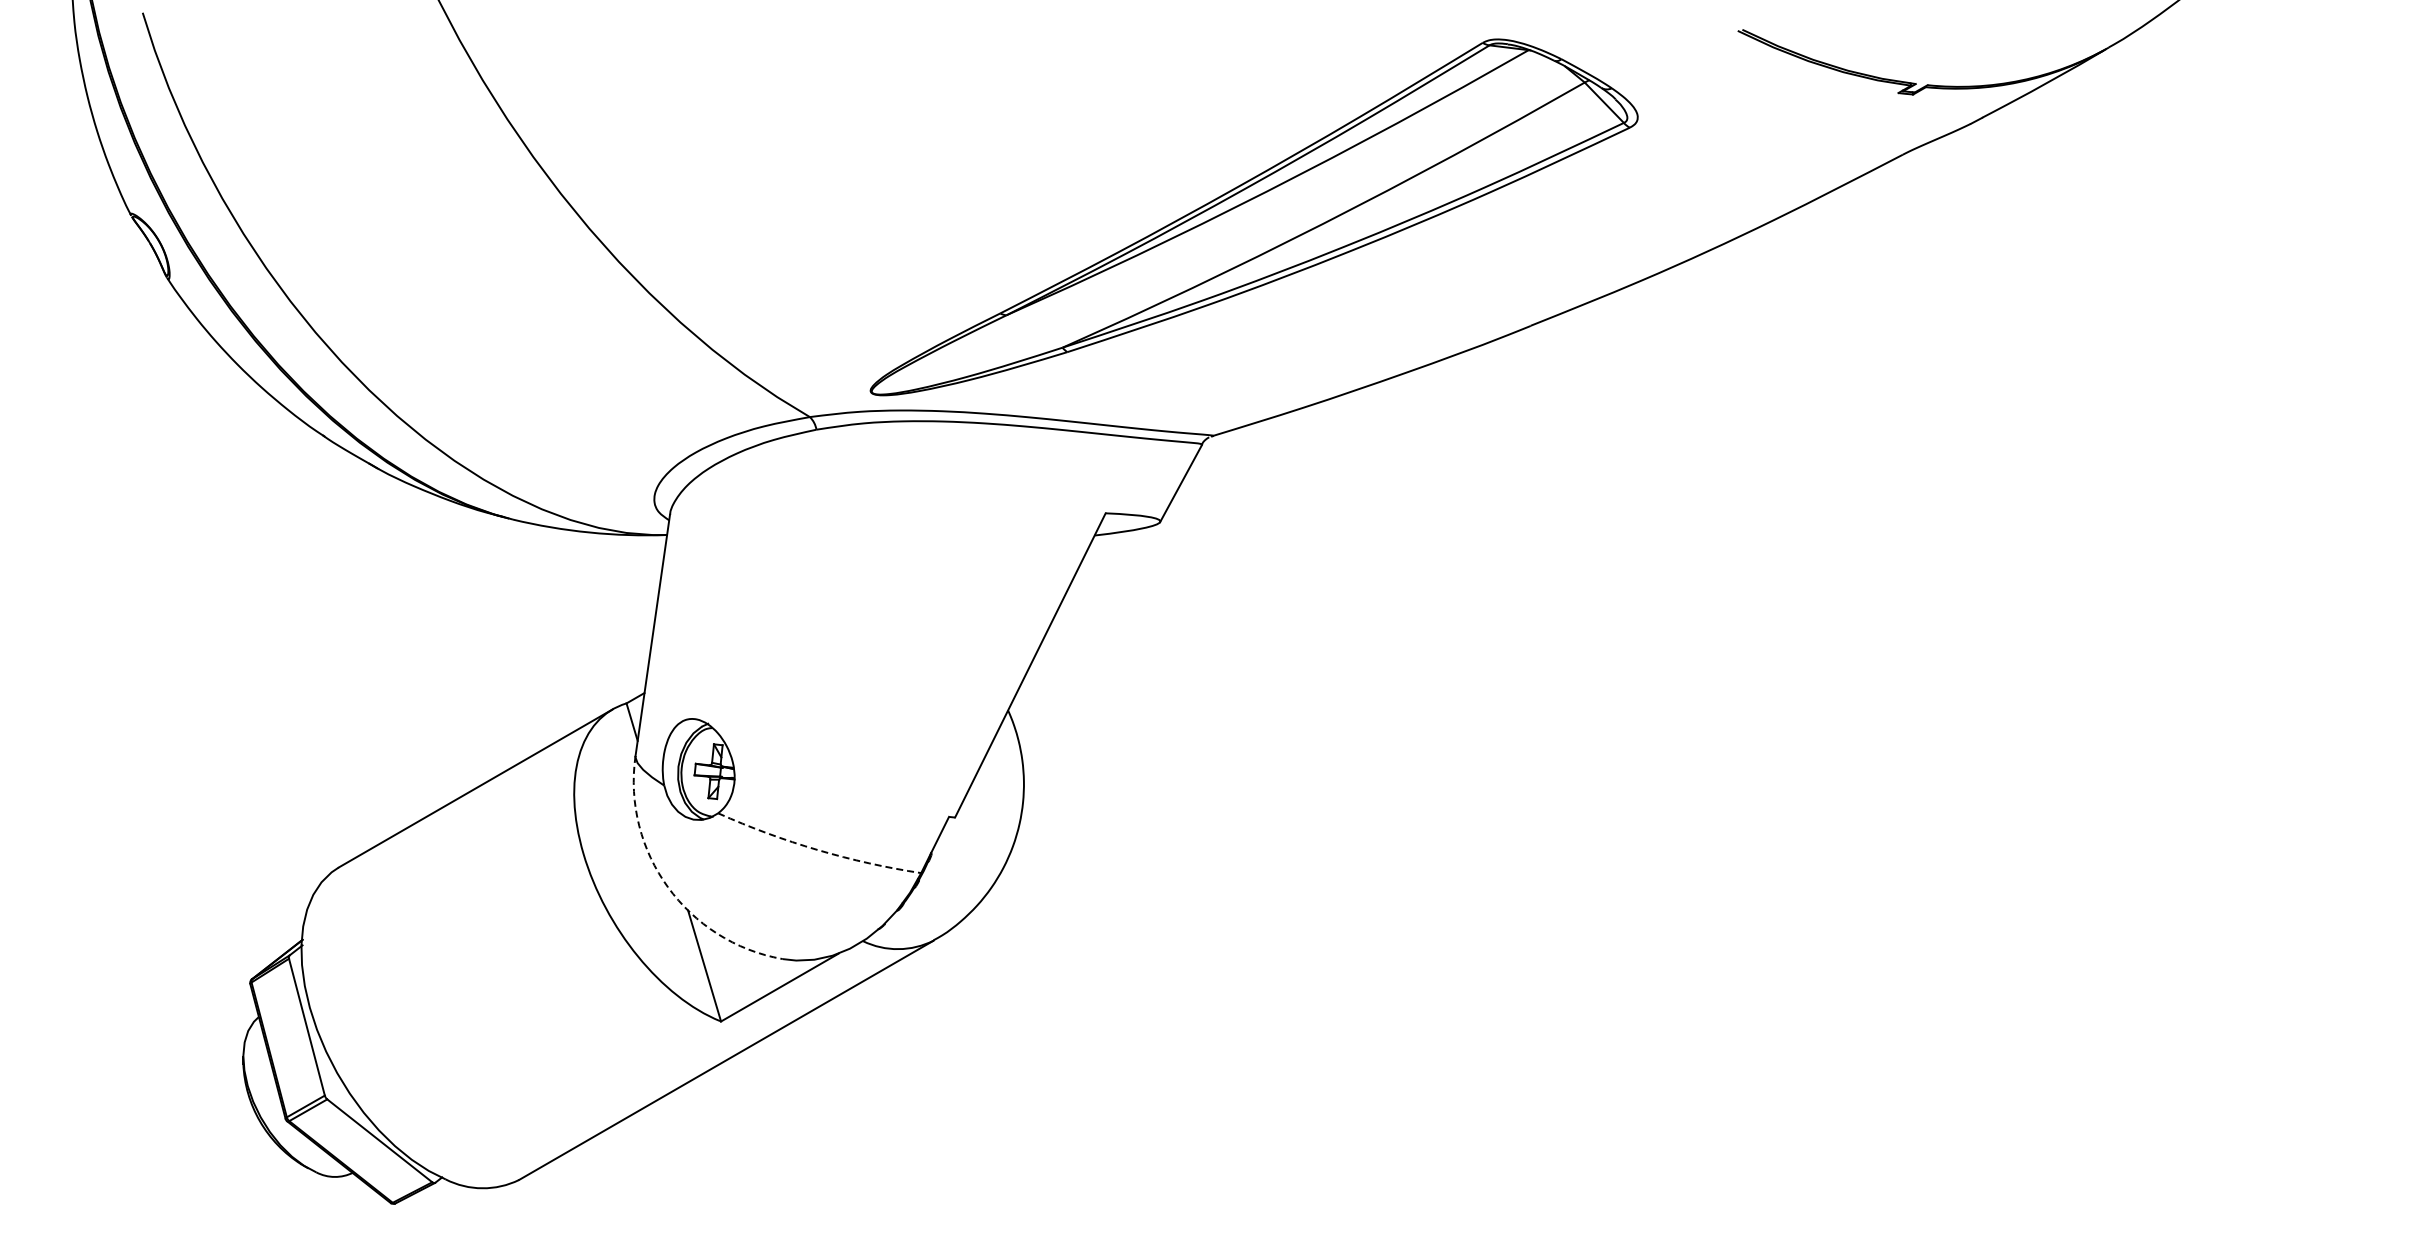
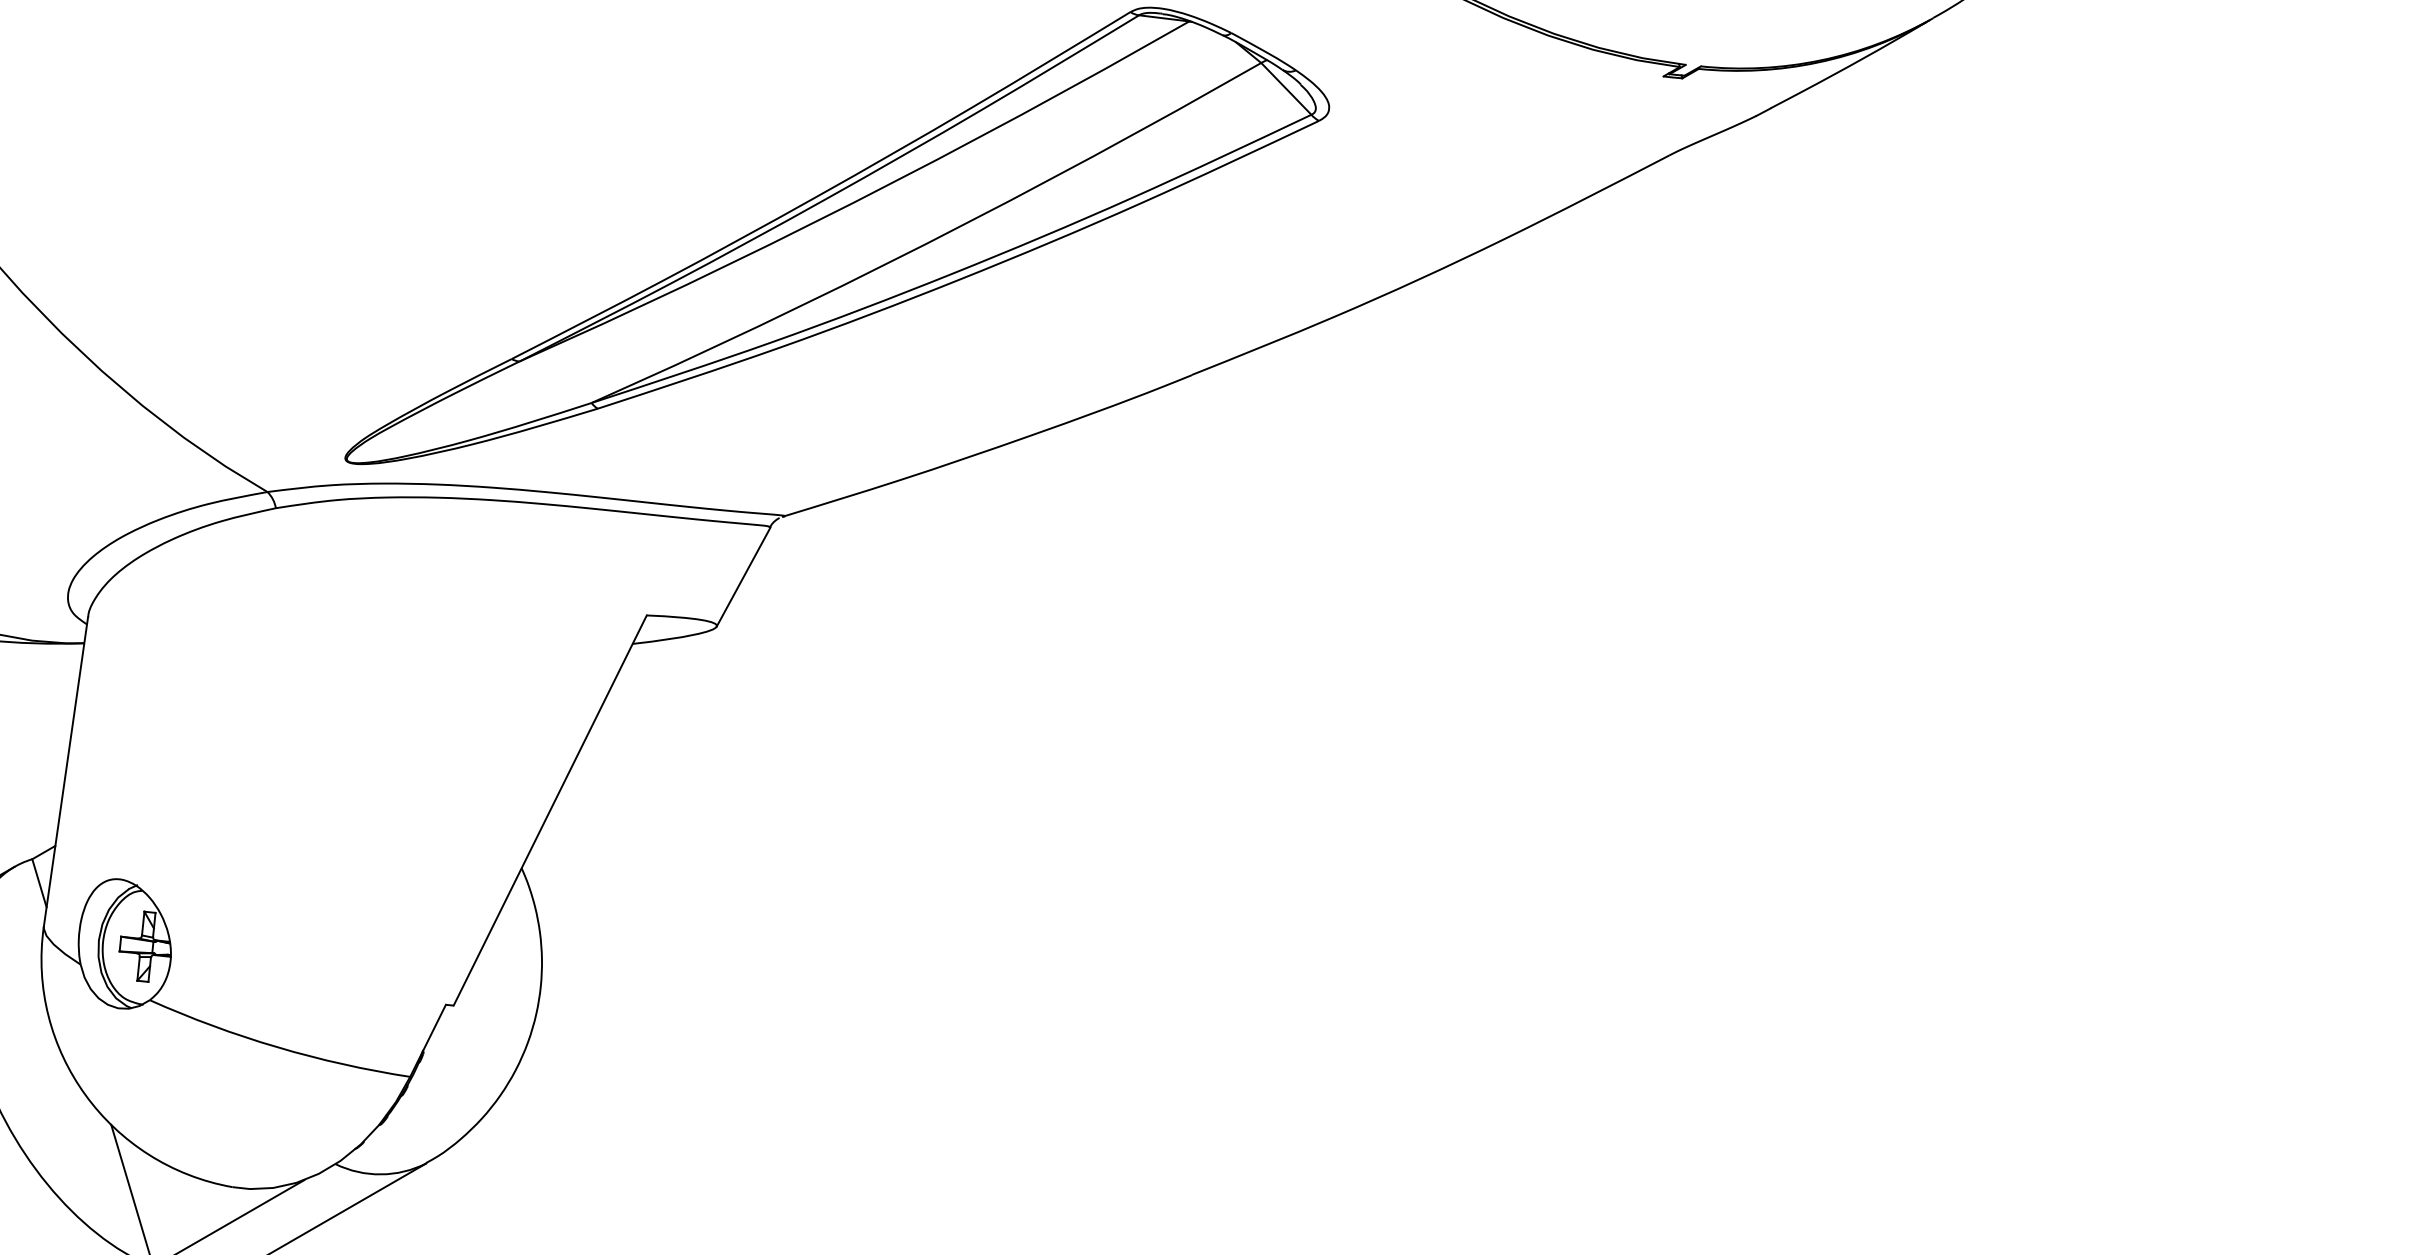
arc: (817, 850) -> (277, 1047), dashed -> solid
arc: (668, 887) -> (86, 1095), dashed -> solid

